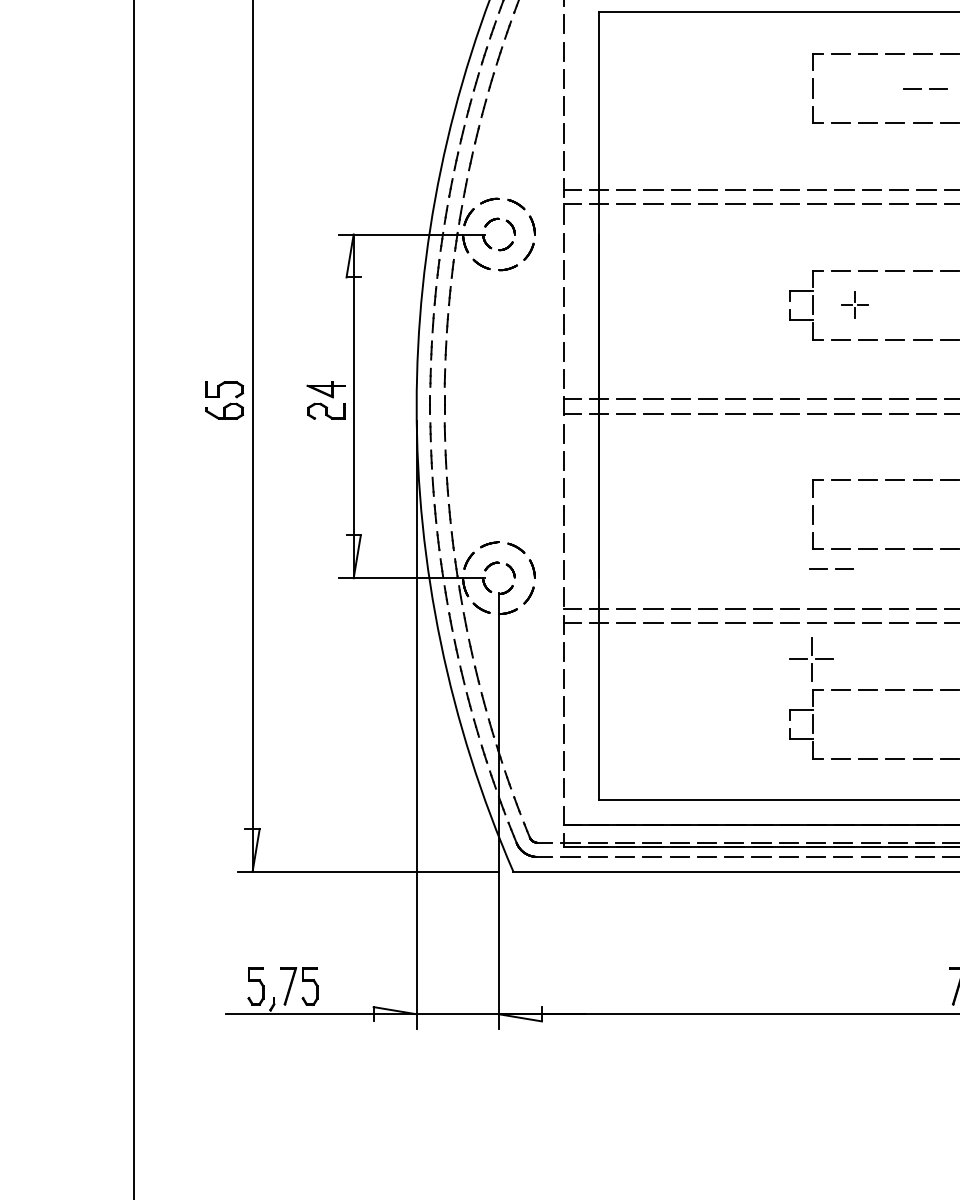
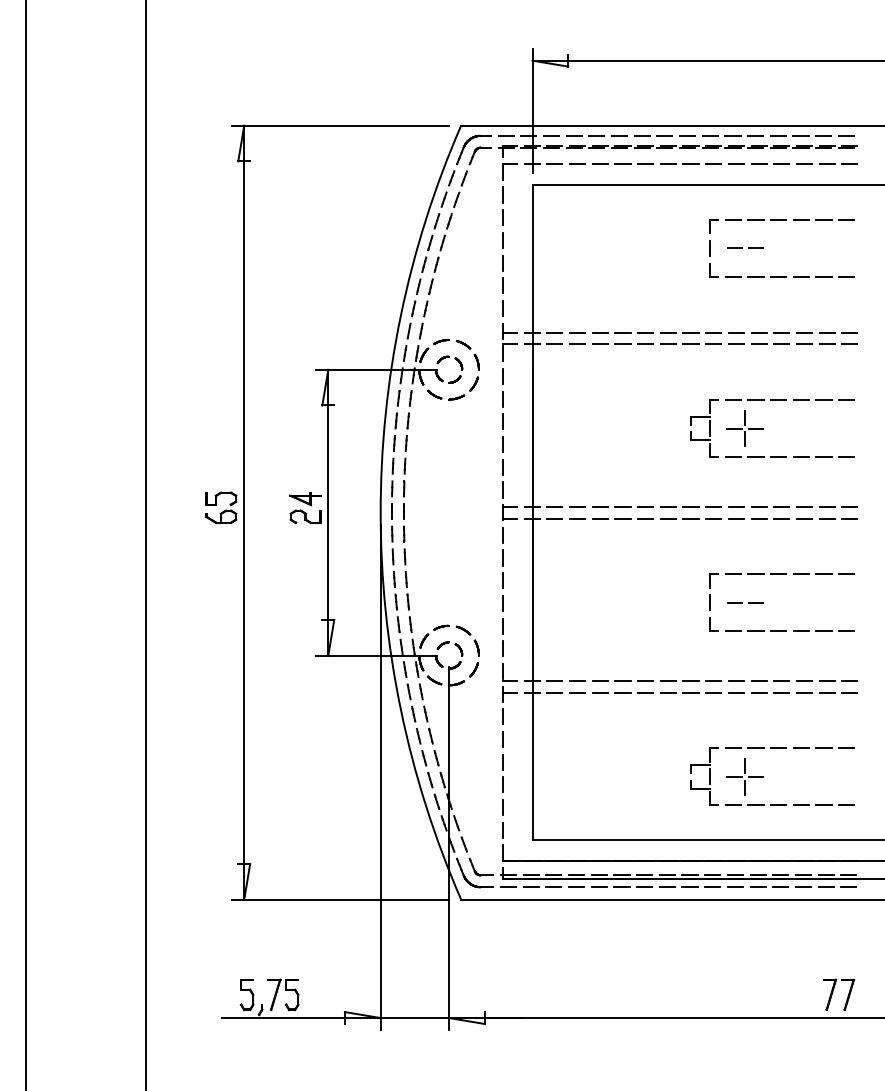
line: (921, 87) -> (742, 247), moved
part: (854, 305) -> (744, 428), size x1.67
line: (827, 568) -> (742, 602), moved
part: (810, 658) -> (744, 776), moved

